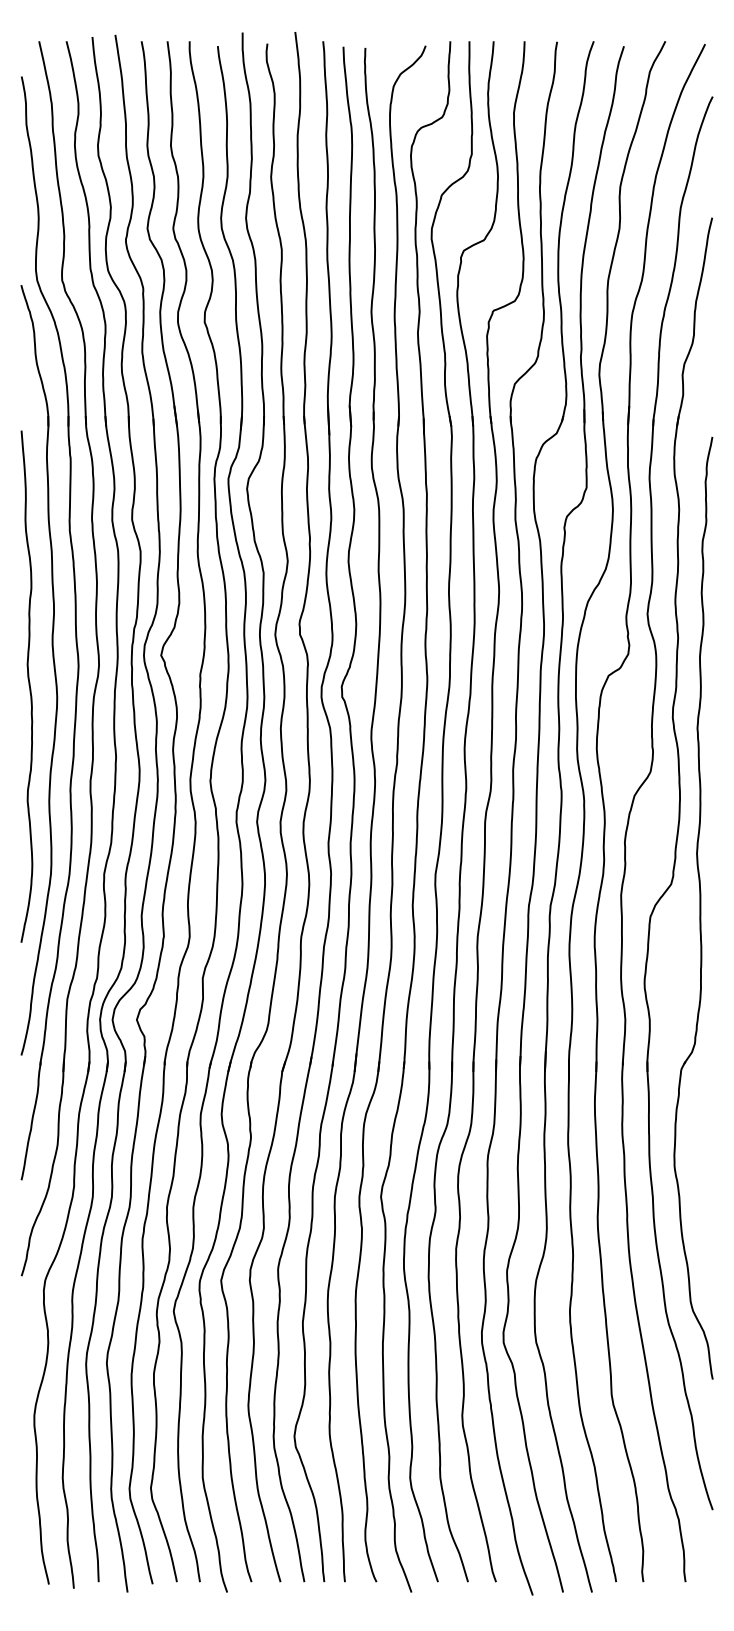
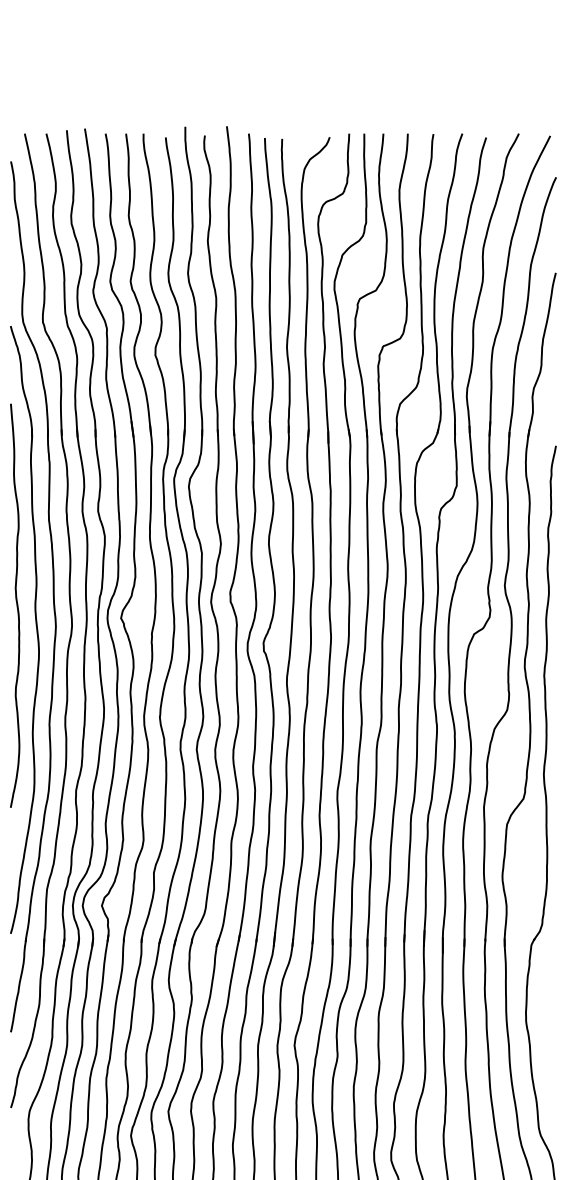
curve: (28, 685) -> (16, 604), moved

